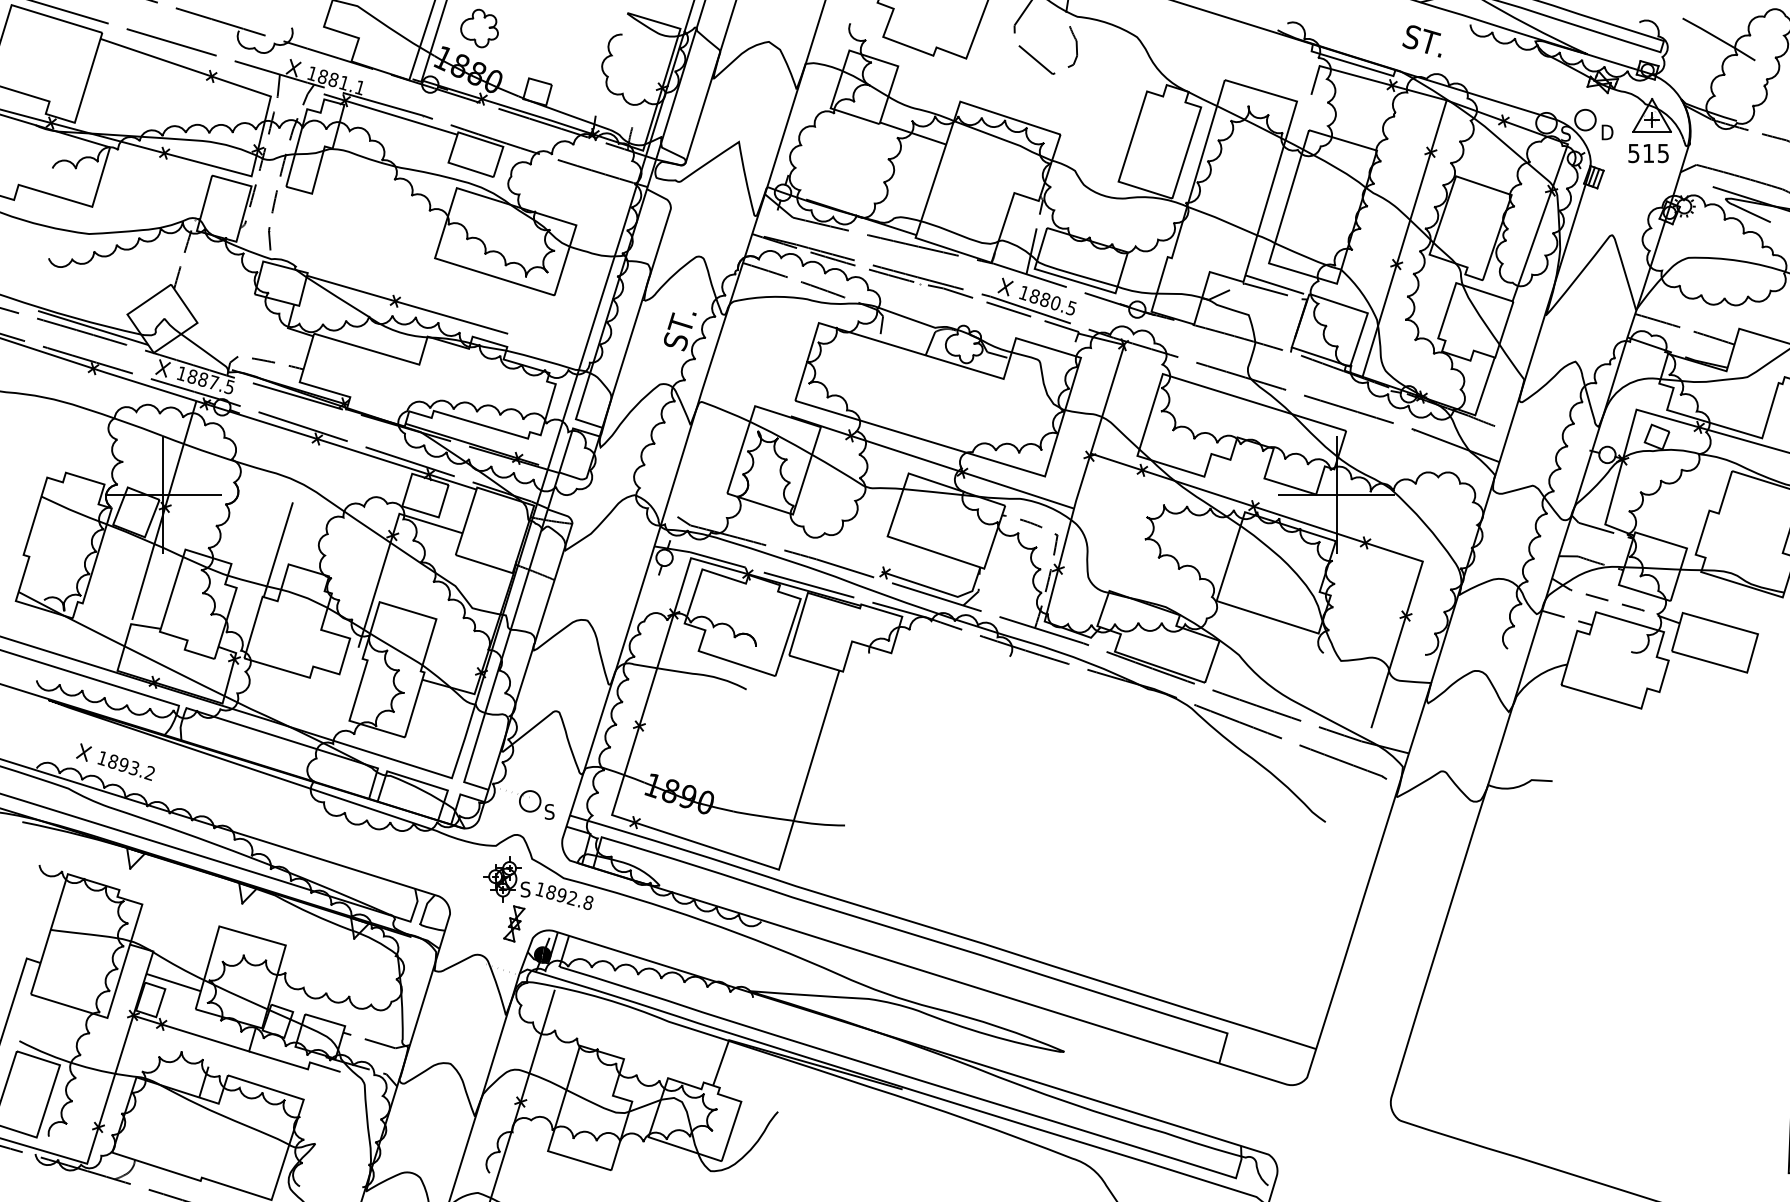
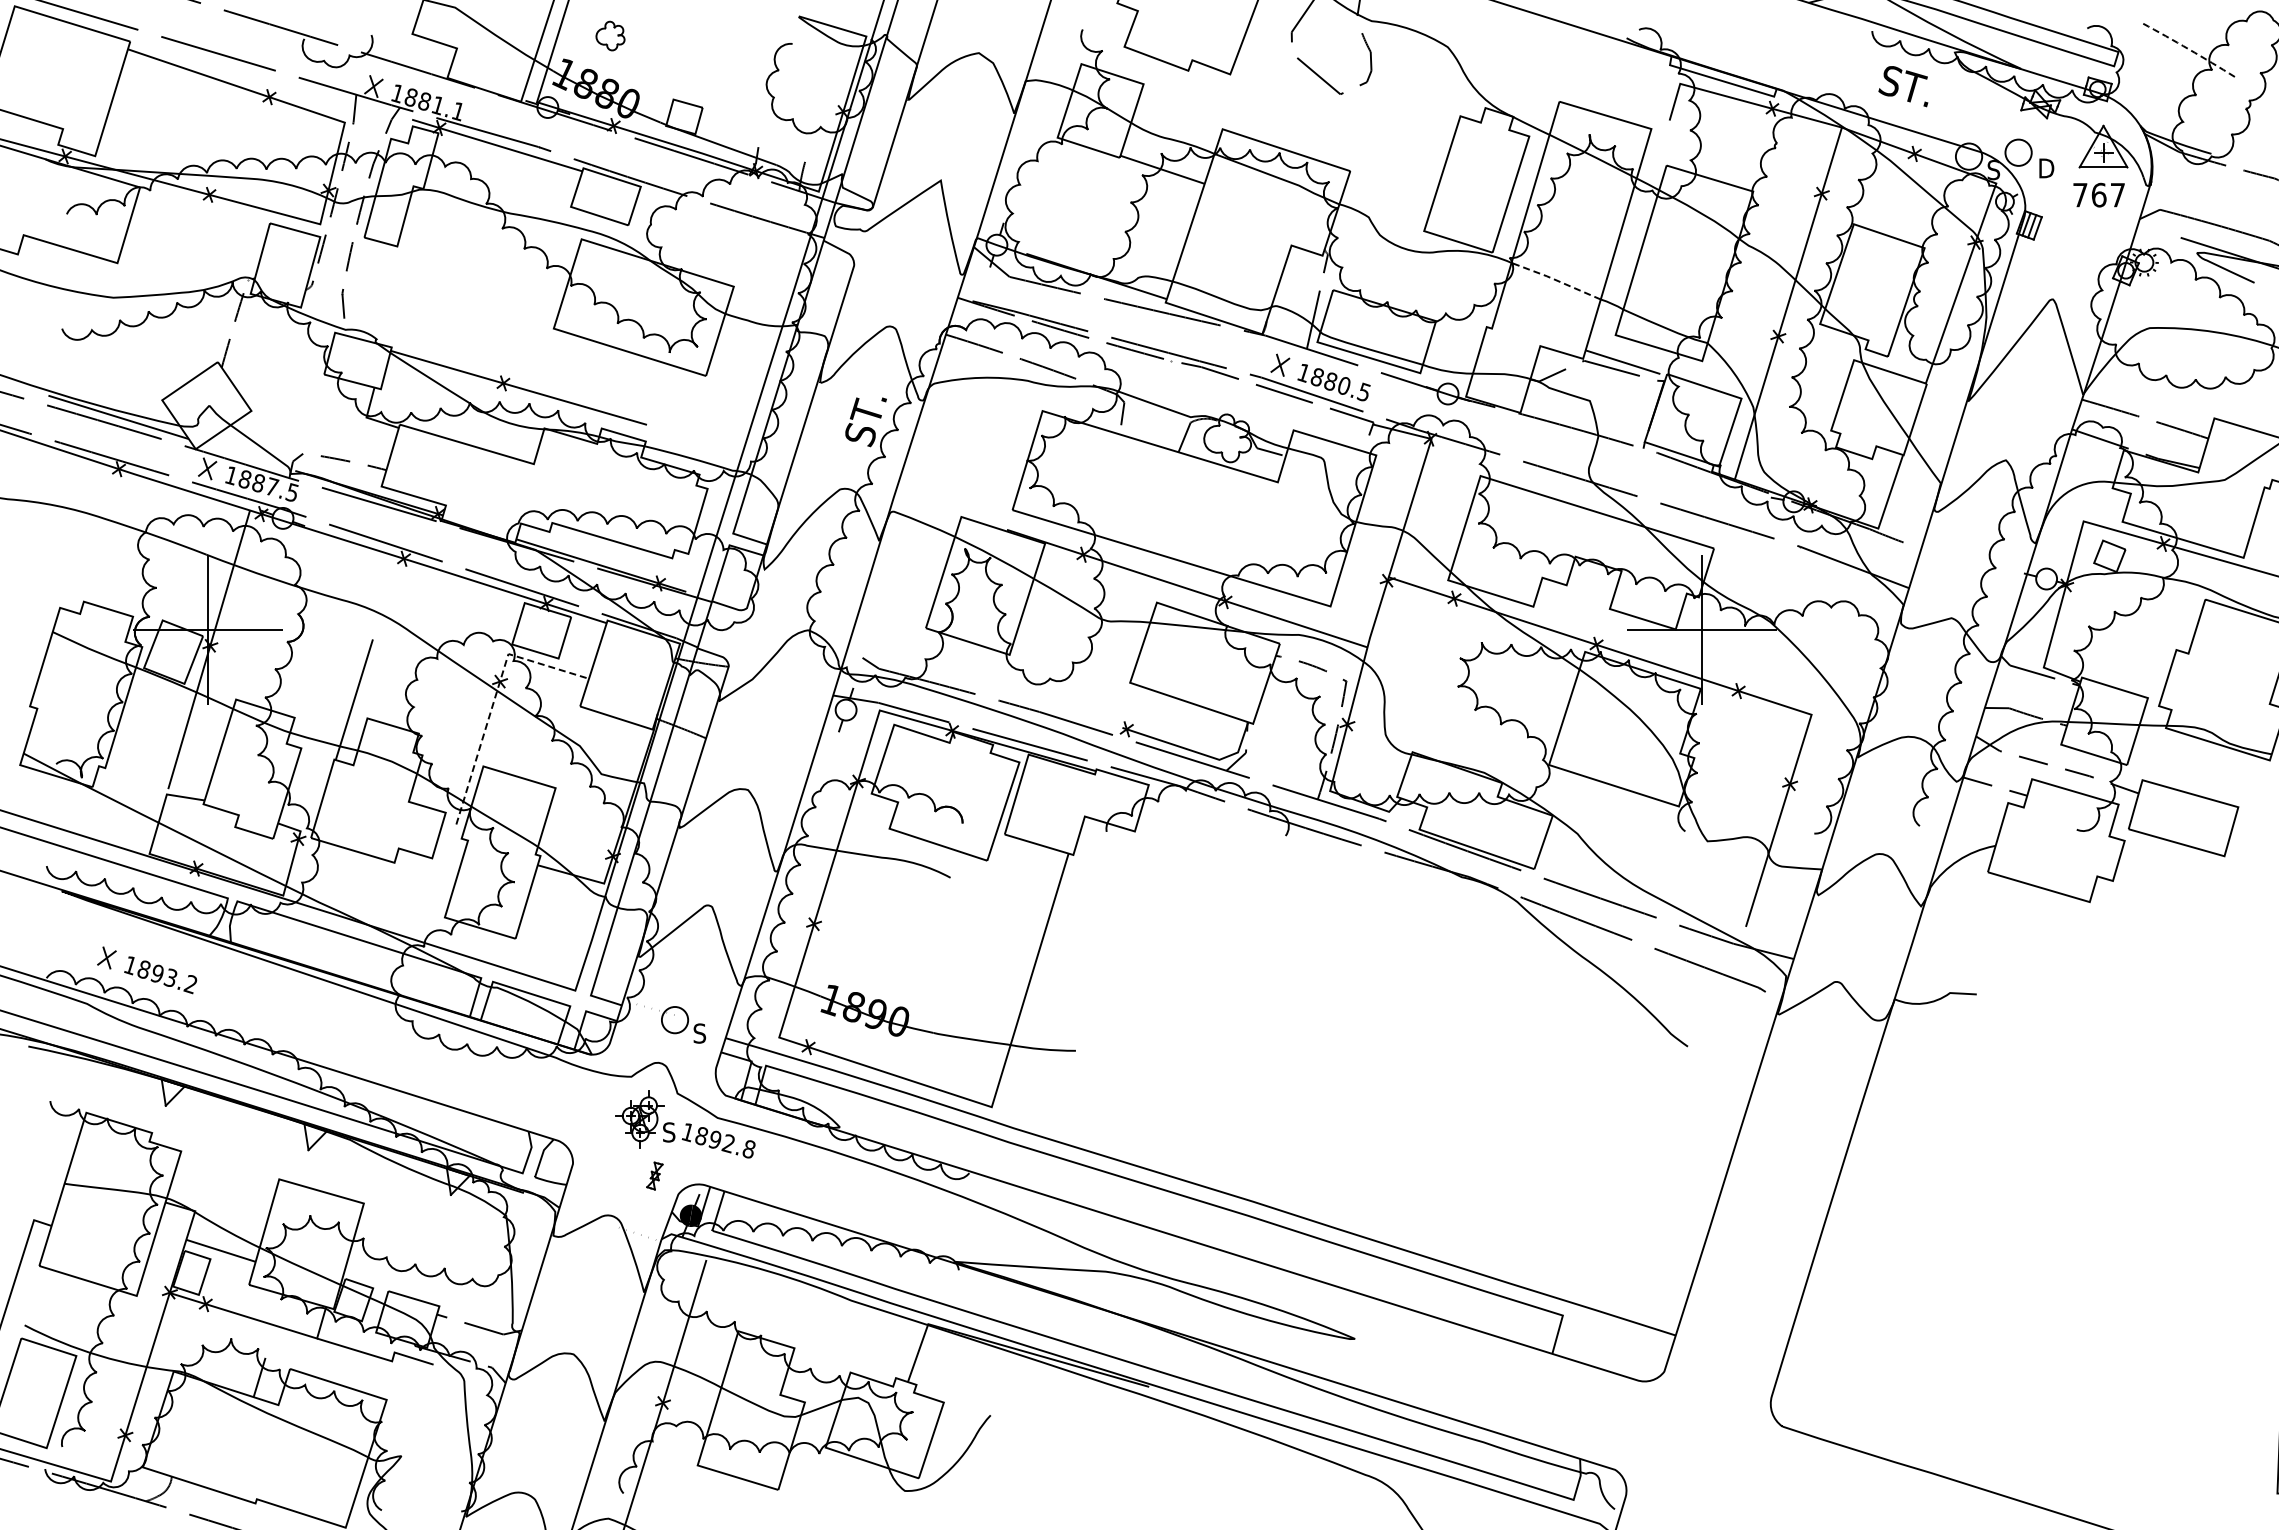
part: (479, 28) -> (610, 35), size x0.6
line: (1719, 39) -> (2189, 49), solid -> dashed
text: (1422, 41) -> (1903, 86), moved
text: (1648, 152) -> (2098, 194), 515 -> 767
line: (1222, 220) -> (1556, 280), solid -> dashed
line: (389, 547) -> (495, 697), solid -> dashed
part: (514, 923) -> (654, 1175), size x0.6

